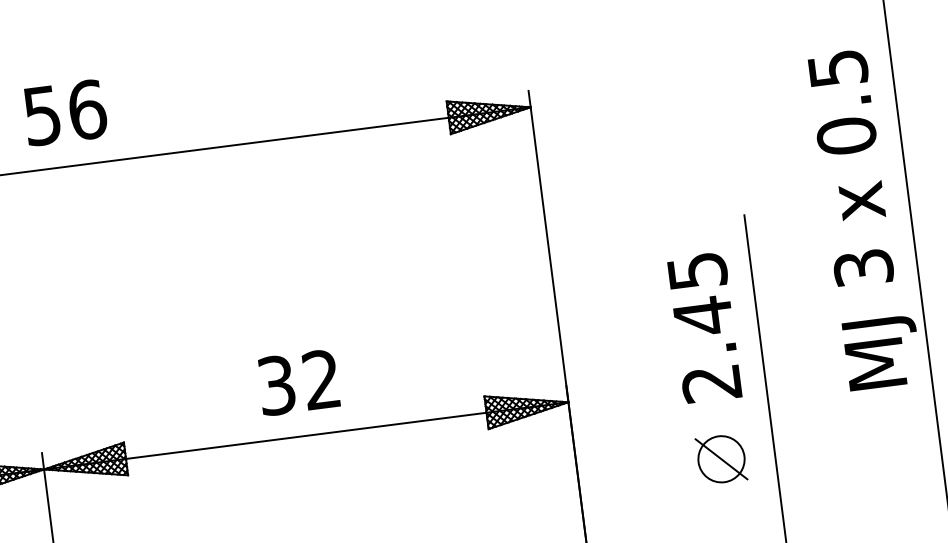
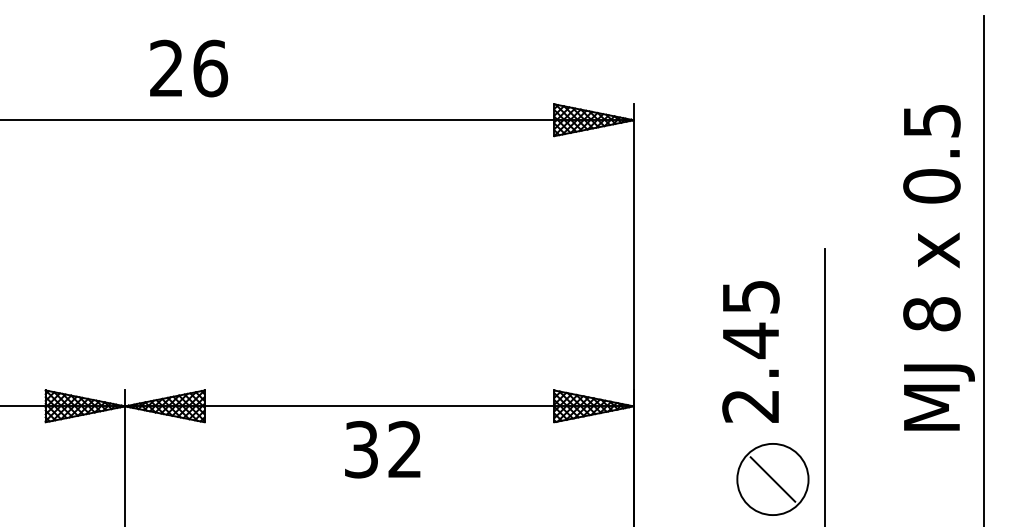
text: (42, 115) -> (166, 68), 56 -> 26
text: (863, 268) -> (931, 314), 3 -> 8
text: (704, 327) -> (750, 351), moved
text: (298, 382) -> (382, 449), moved
circle: (721, 459) -> (772, 479), size x1.6

